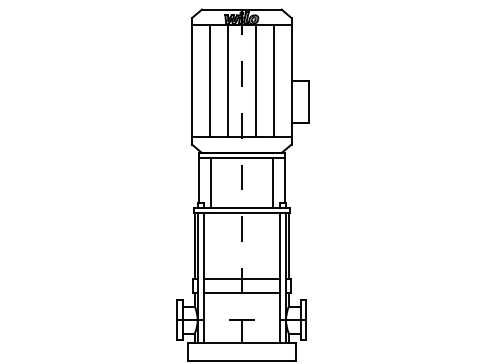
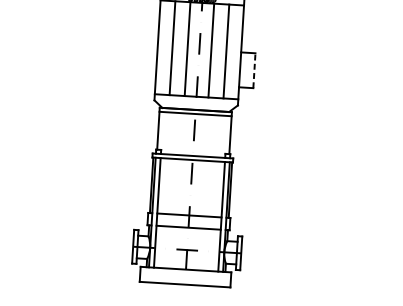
line: (308, 102) -> (254, 71), solid -> dashed
line: (210, 182) -> (168, 133), removed
line: (273, 182) -> (220, 136), removed

